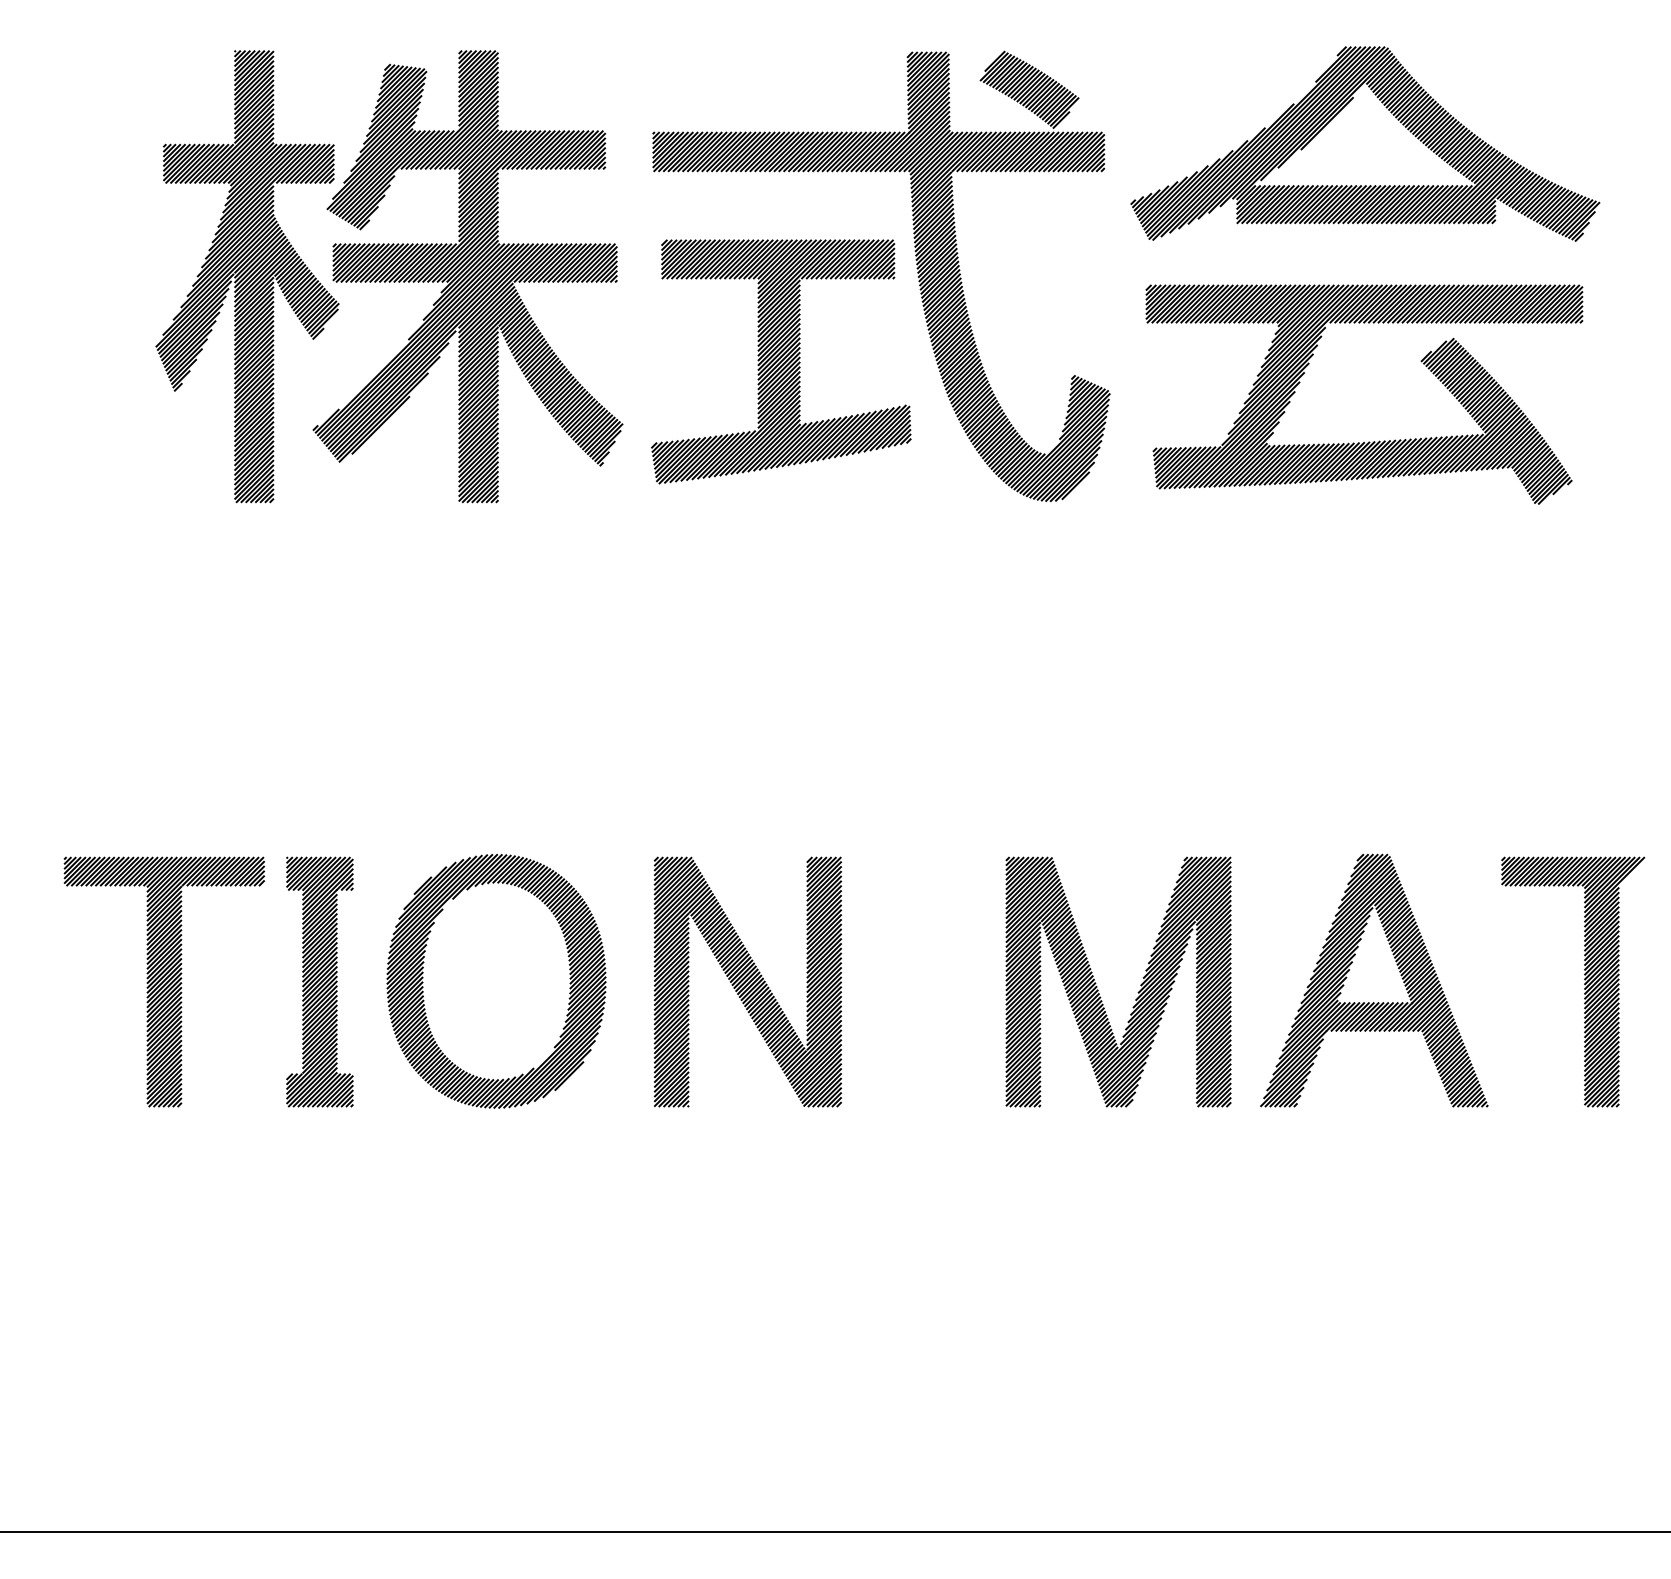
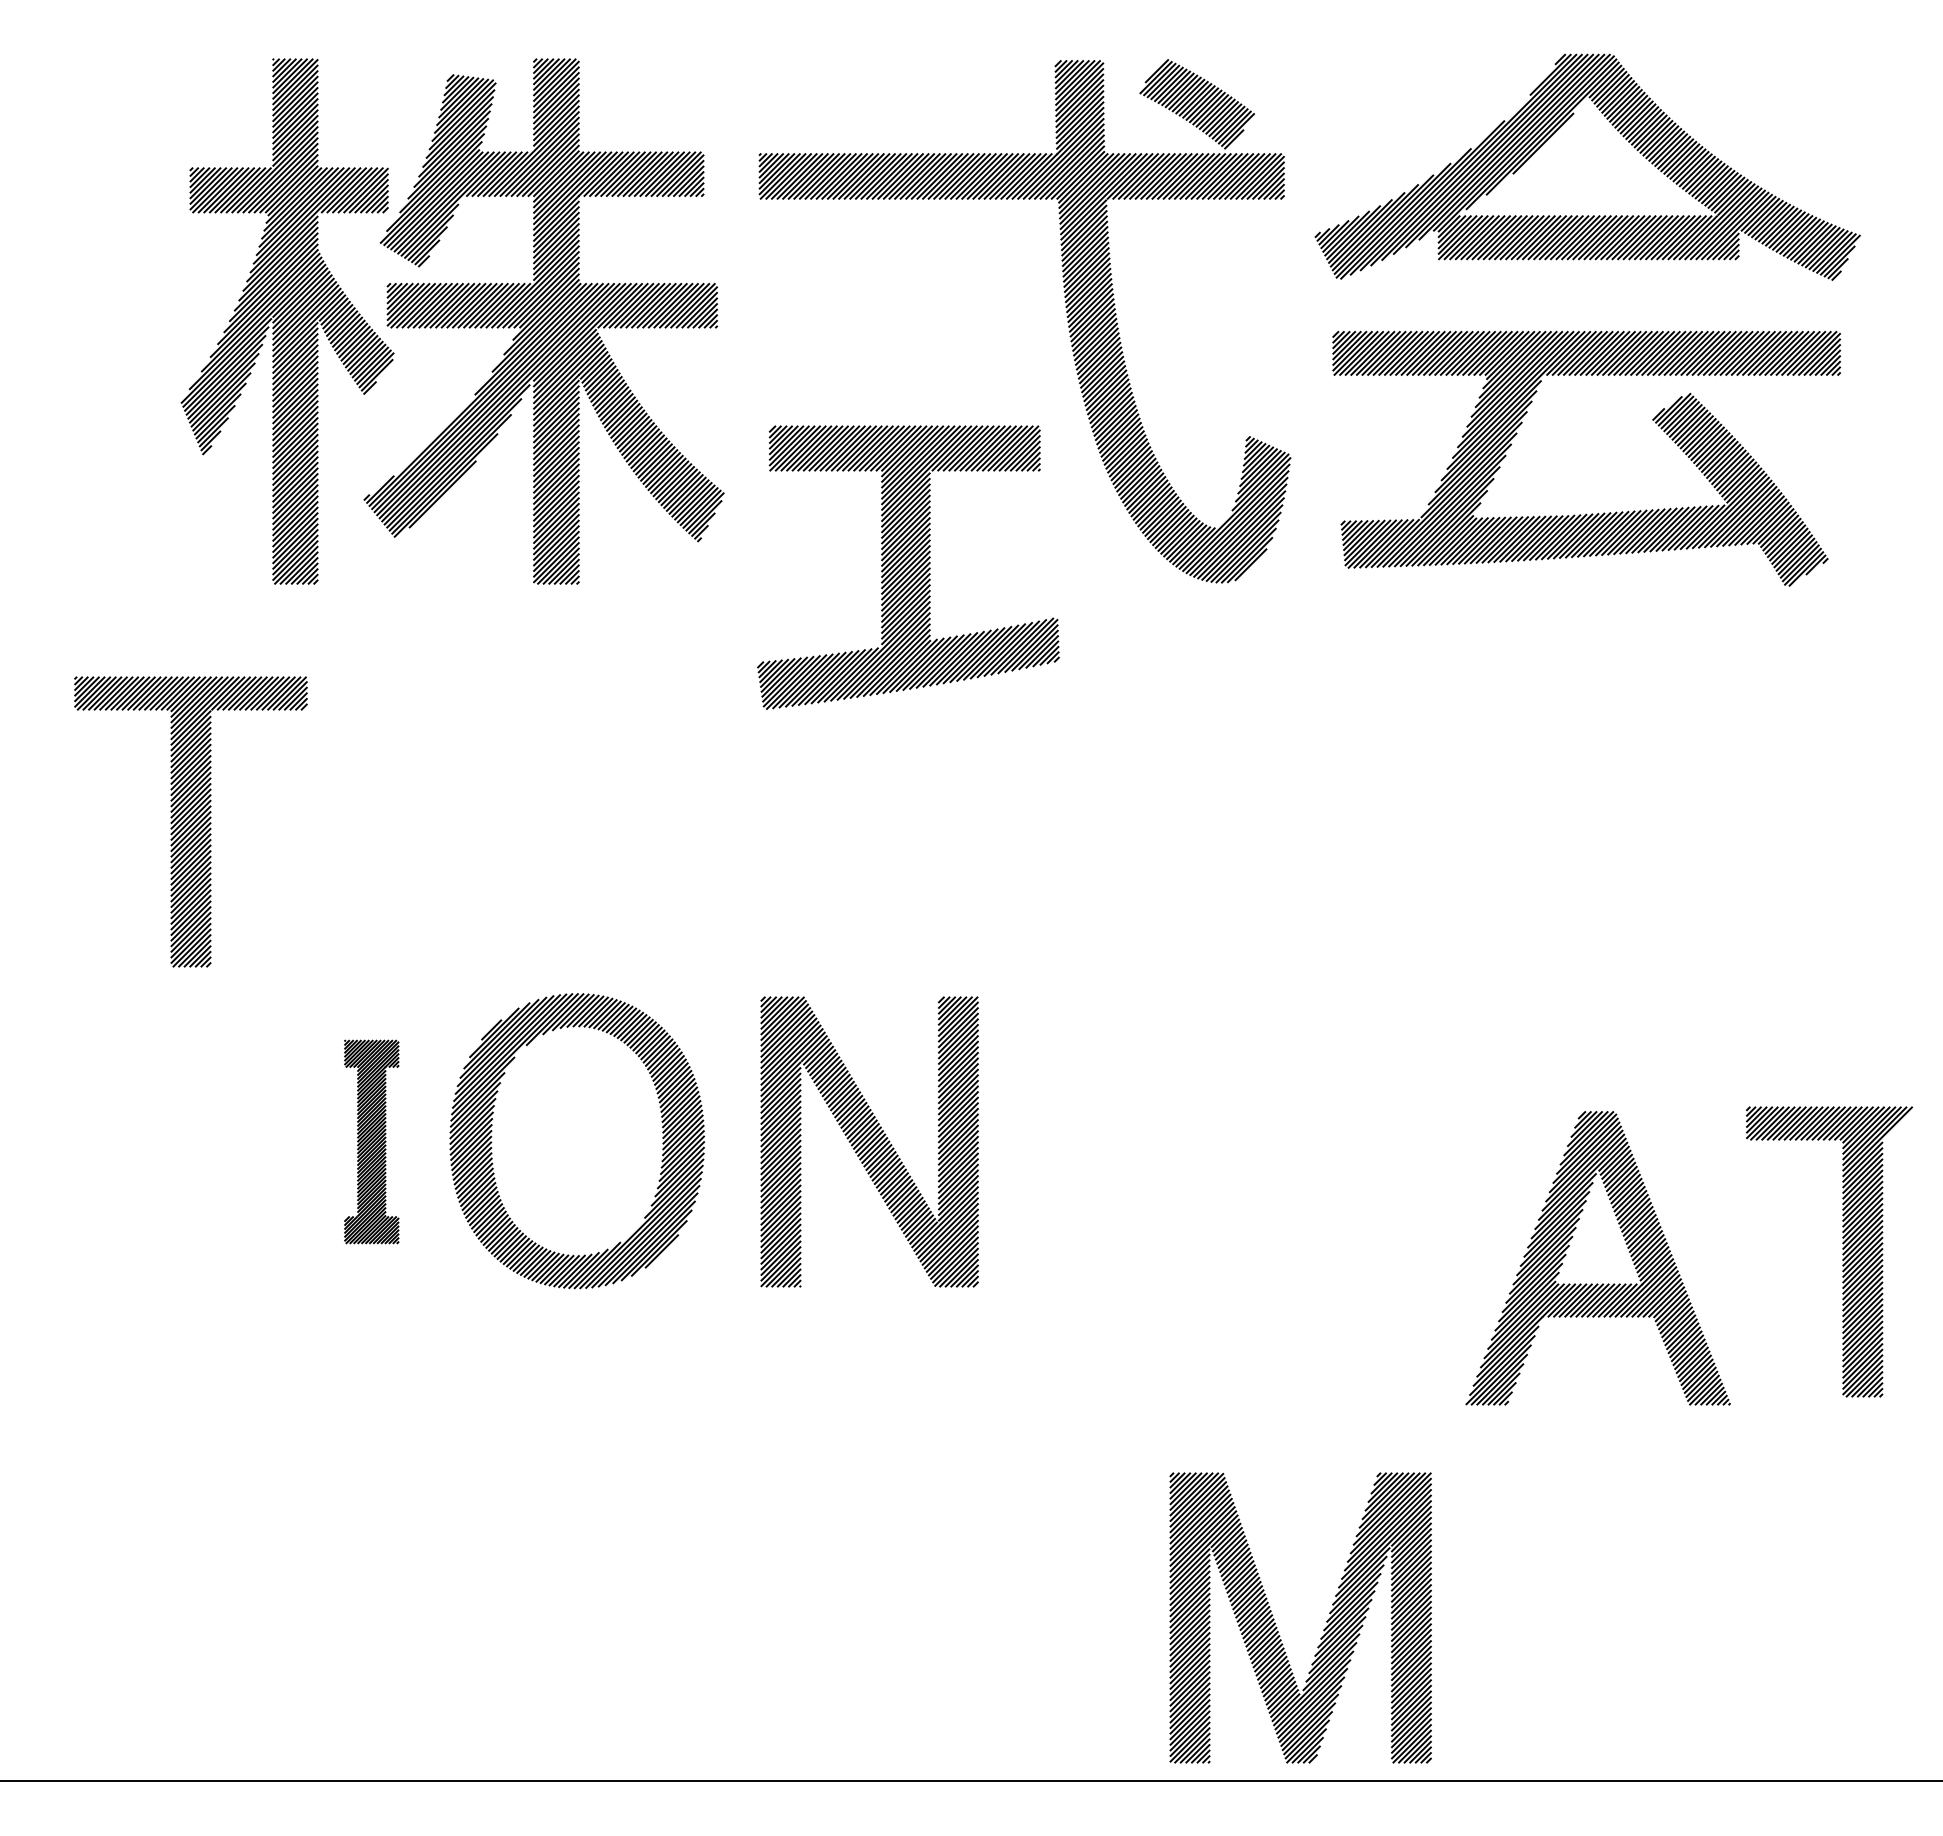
part: (781, 361) -> (908, 567), moved
part: (1584, 979) -> (1842, 1249), moved
part: (163, 981) -> (190, 821), moved
part: (319, 981) -> (371, 1141), size x0.7
part: (1098, 990) -> (1277, 1627), moved
part: (1373, 1002) -> (1597, 1283), moved

